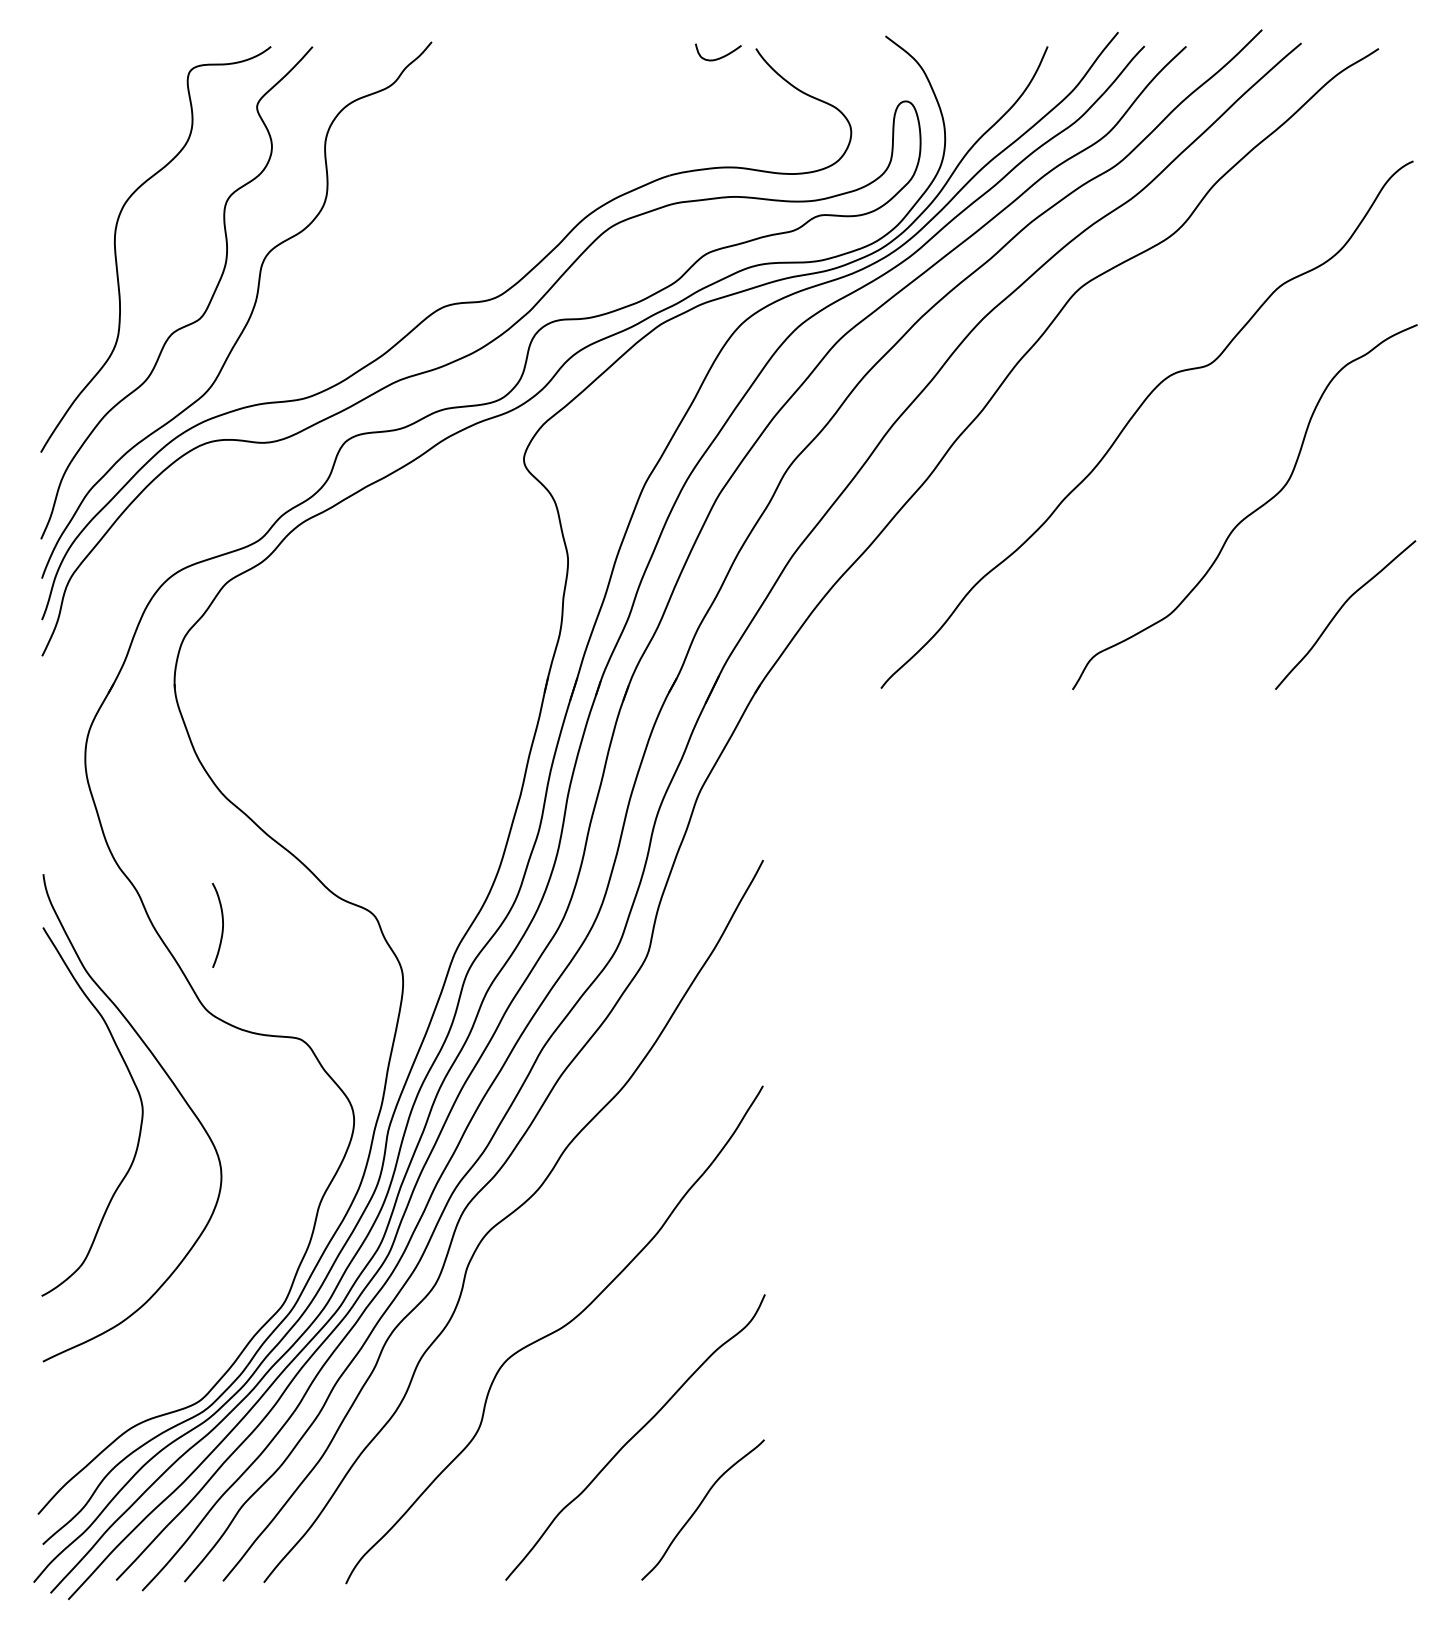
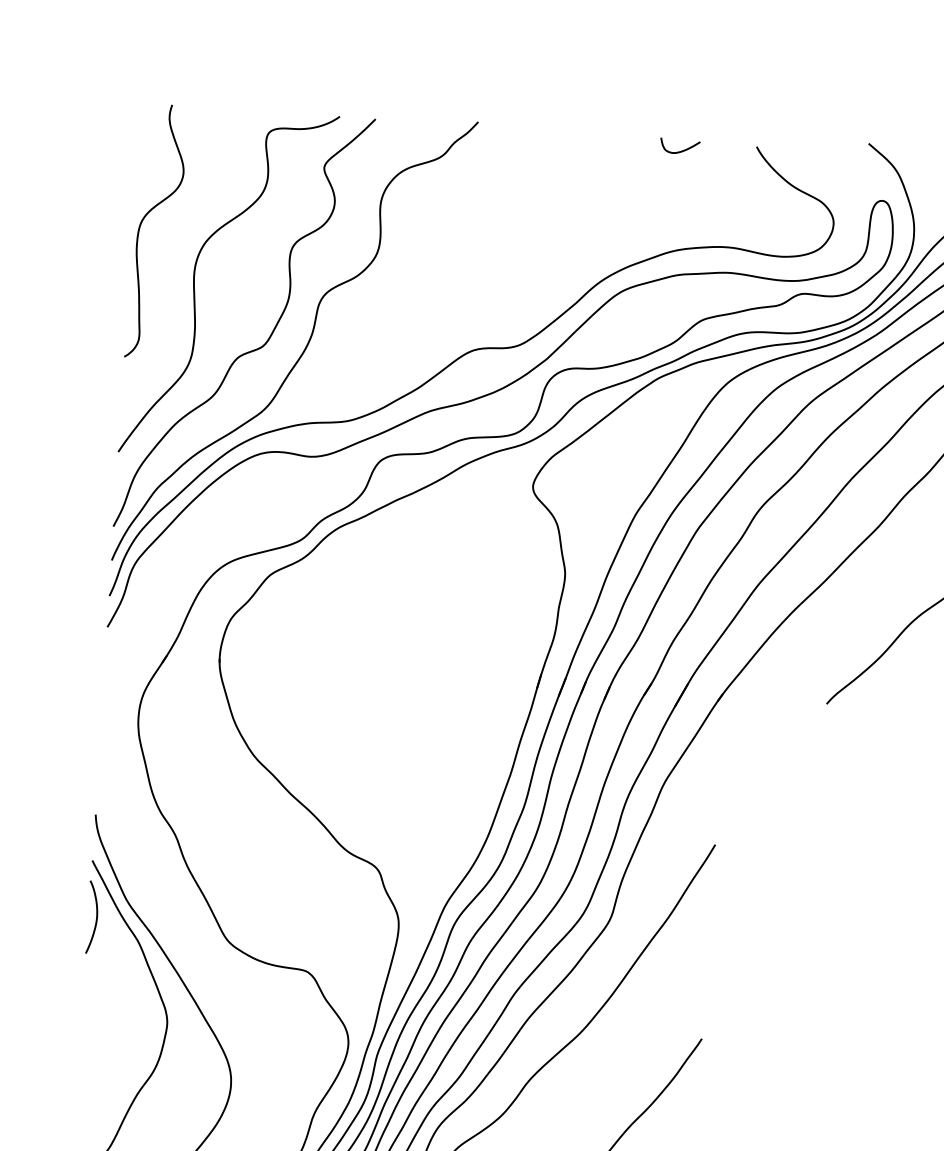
curve: (721, 56) -> (682, 150), moved
curve: (49, 188) -> (141, 225), added
curve: (222, 925) -> (96, 917), moved

